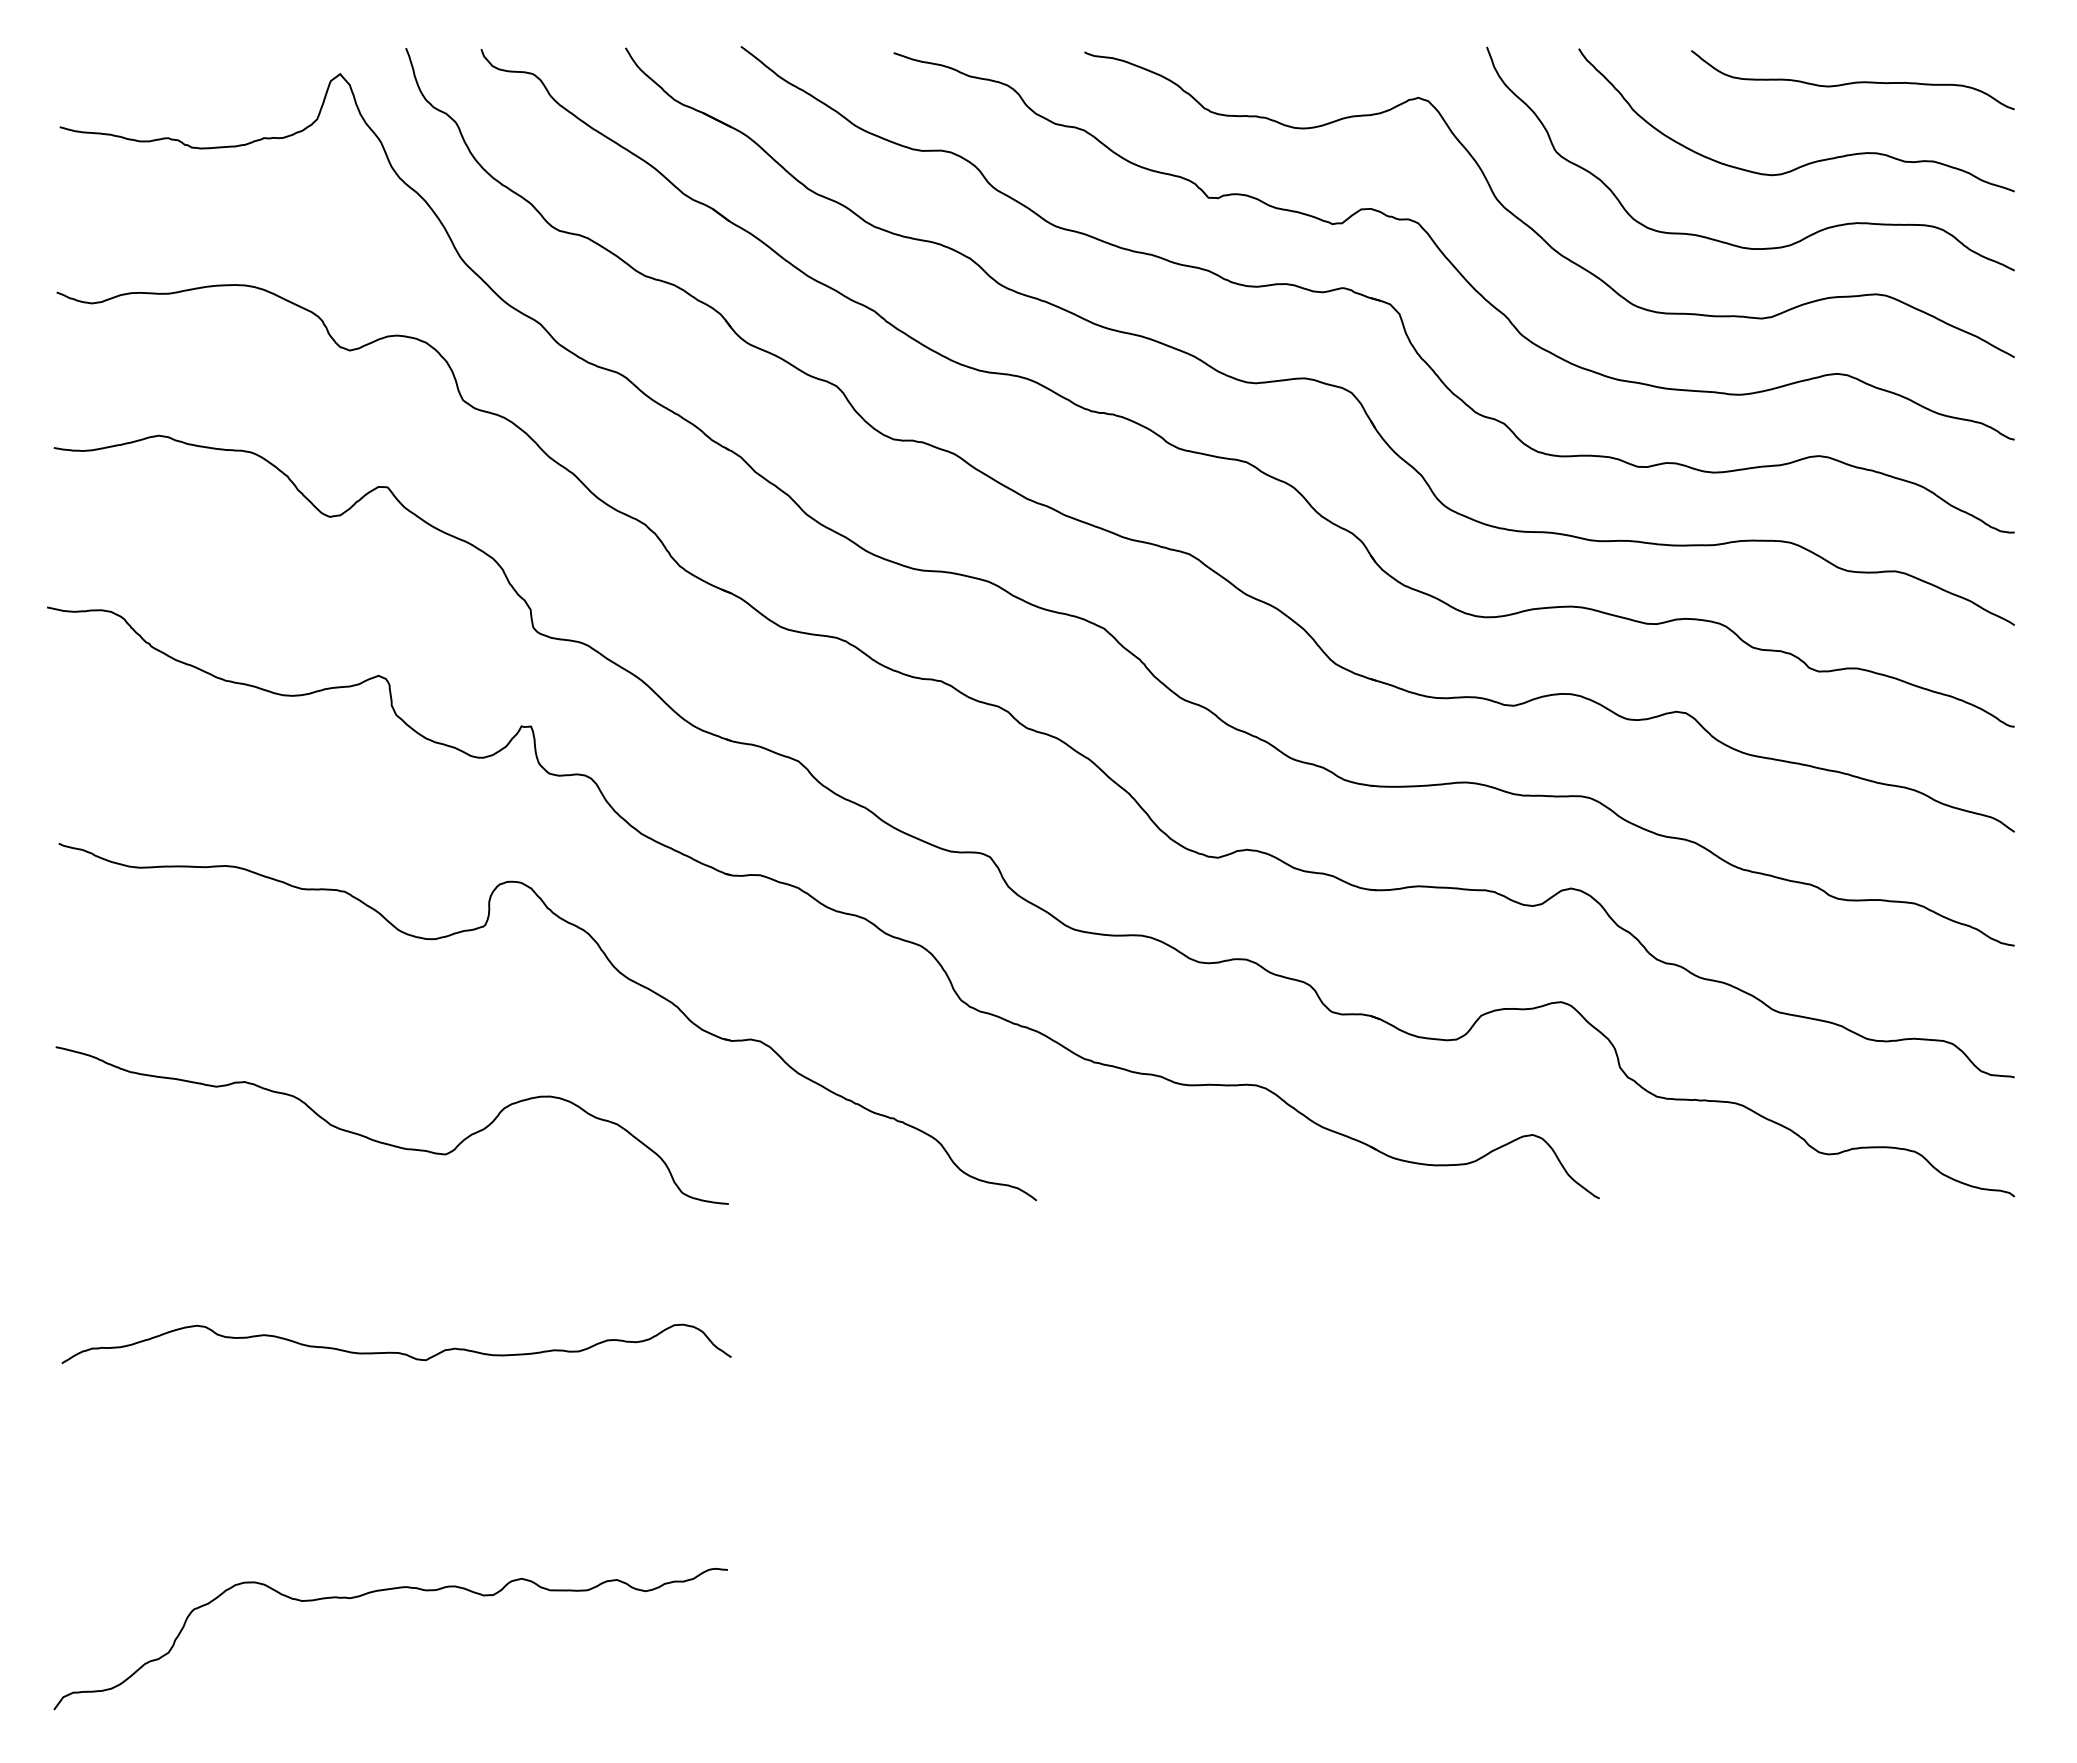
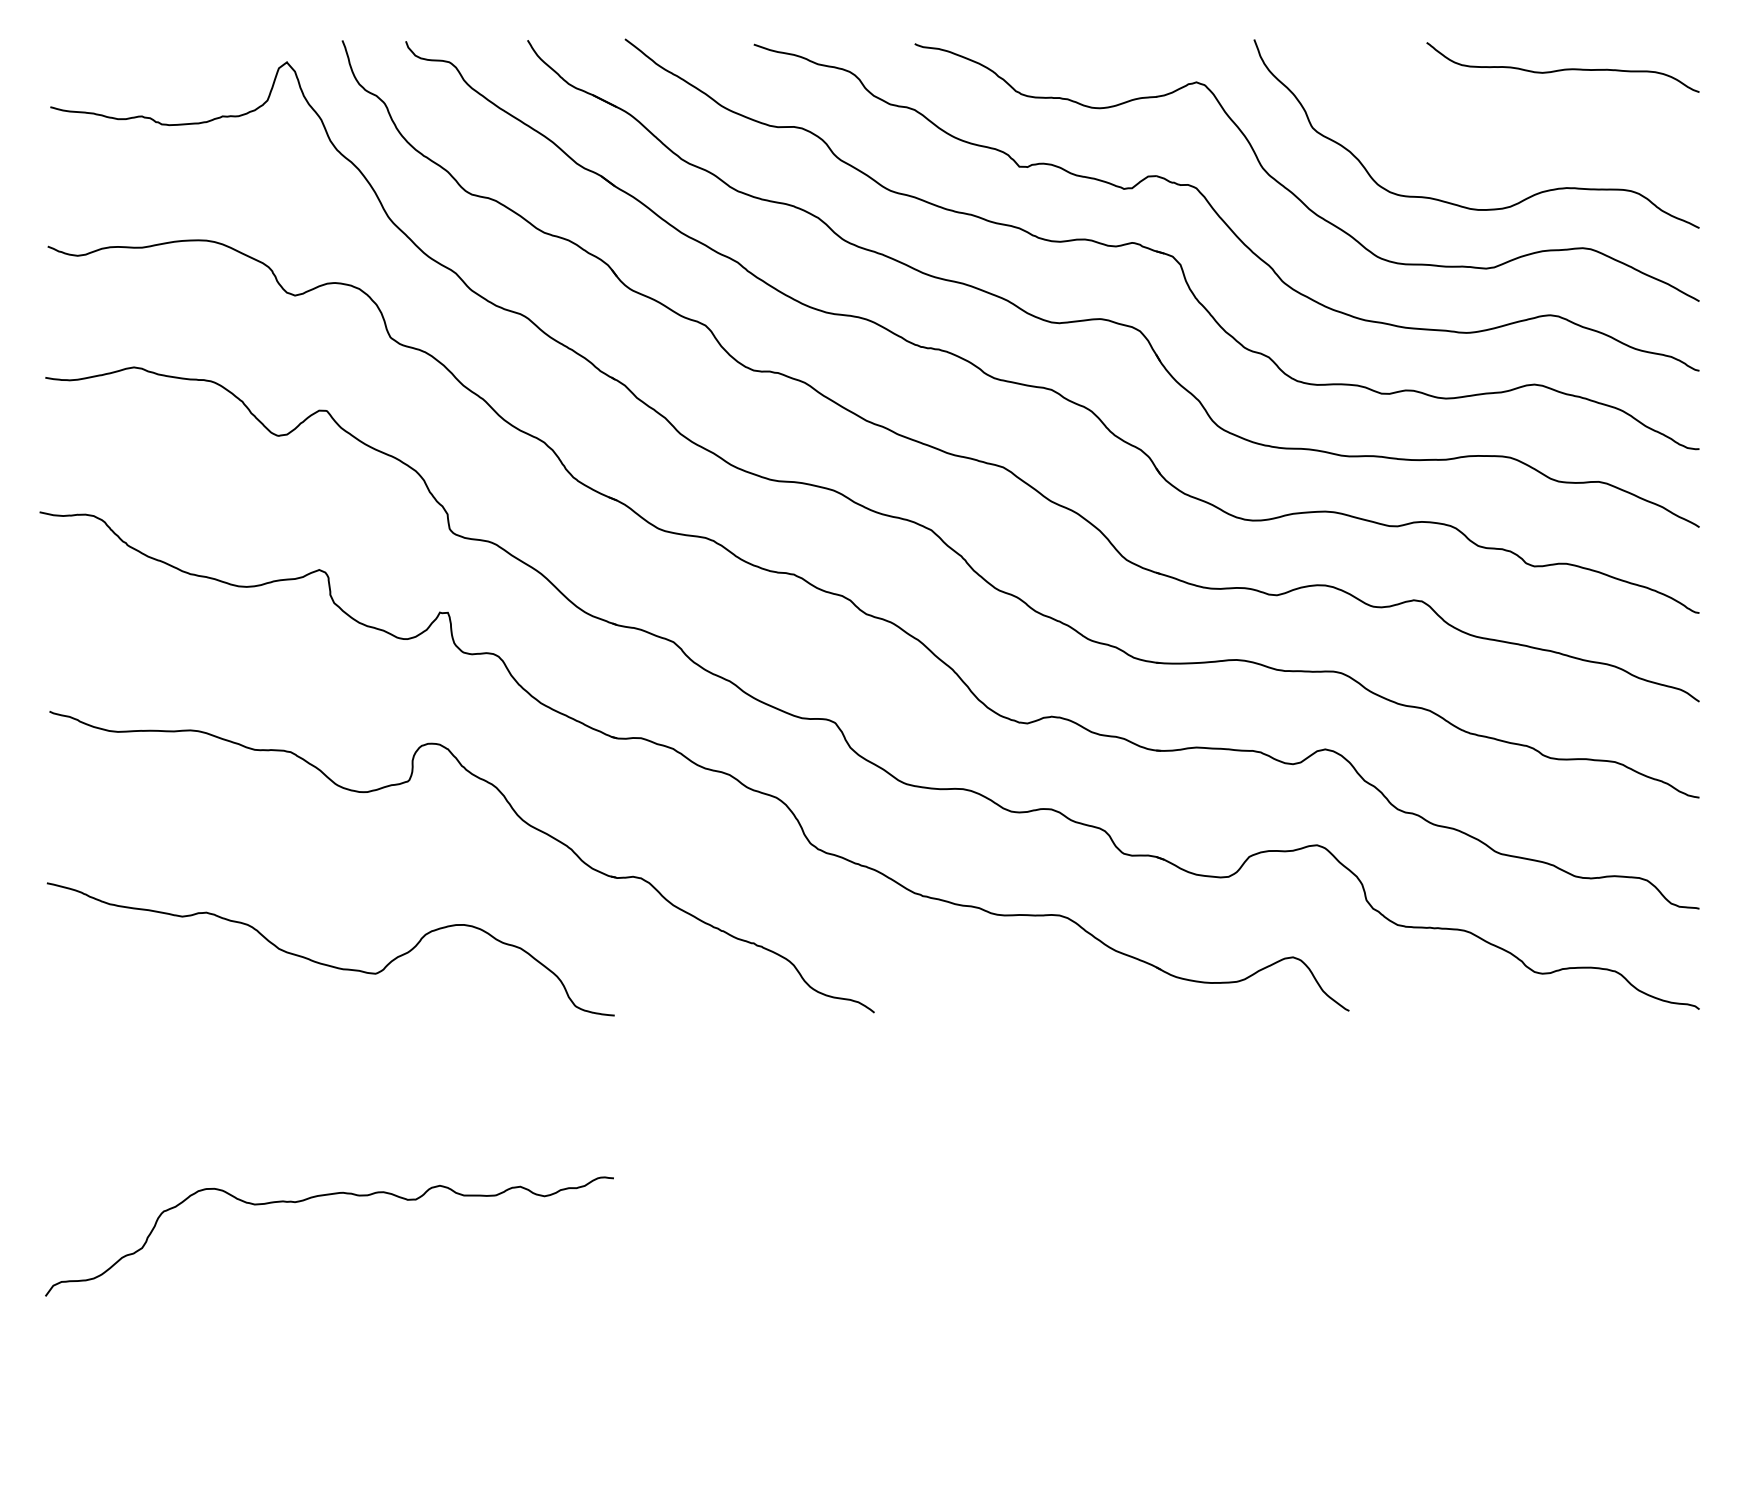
curve: (1809, 162) -> (1526, 136), removed
curve: (396, 1352) -> (334, 1140), removed
curve: (381, 1591) -> (321, 1196), moved

